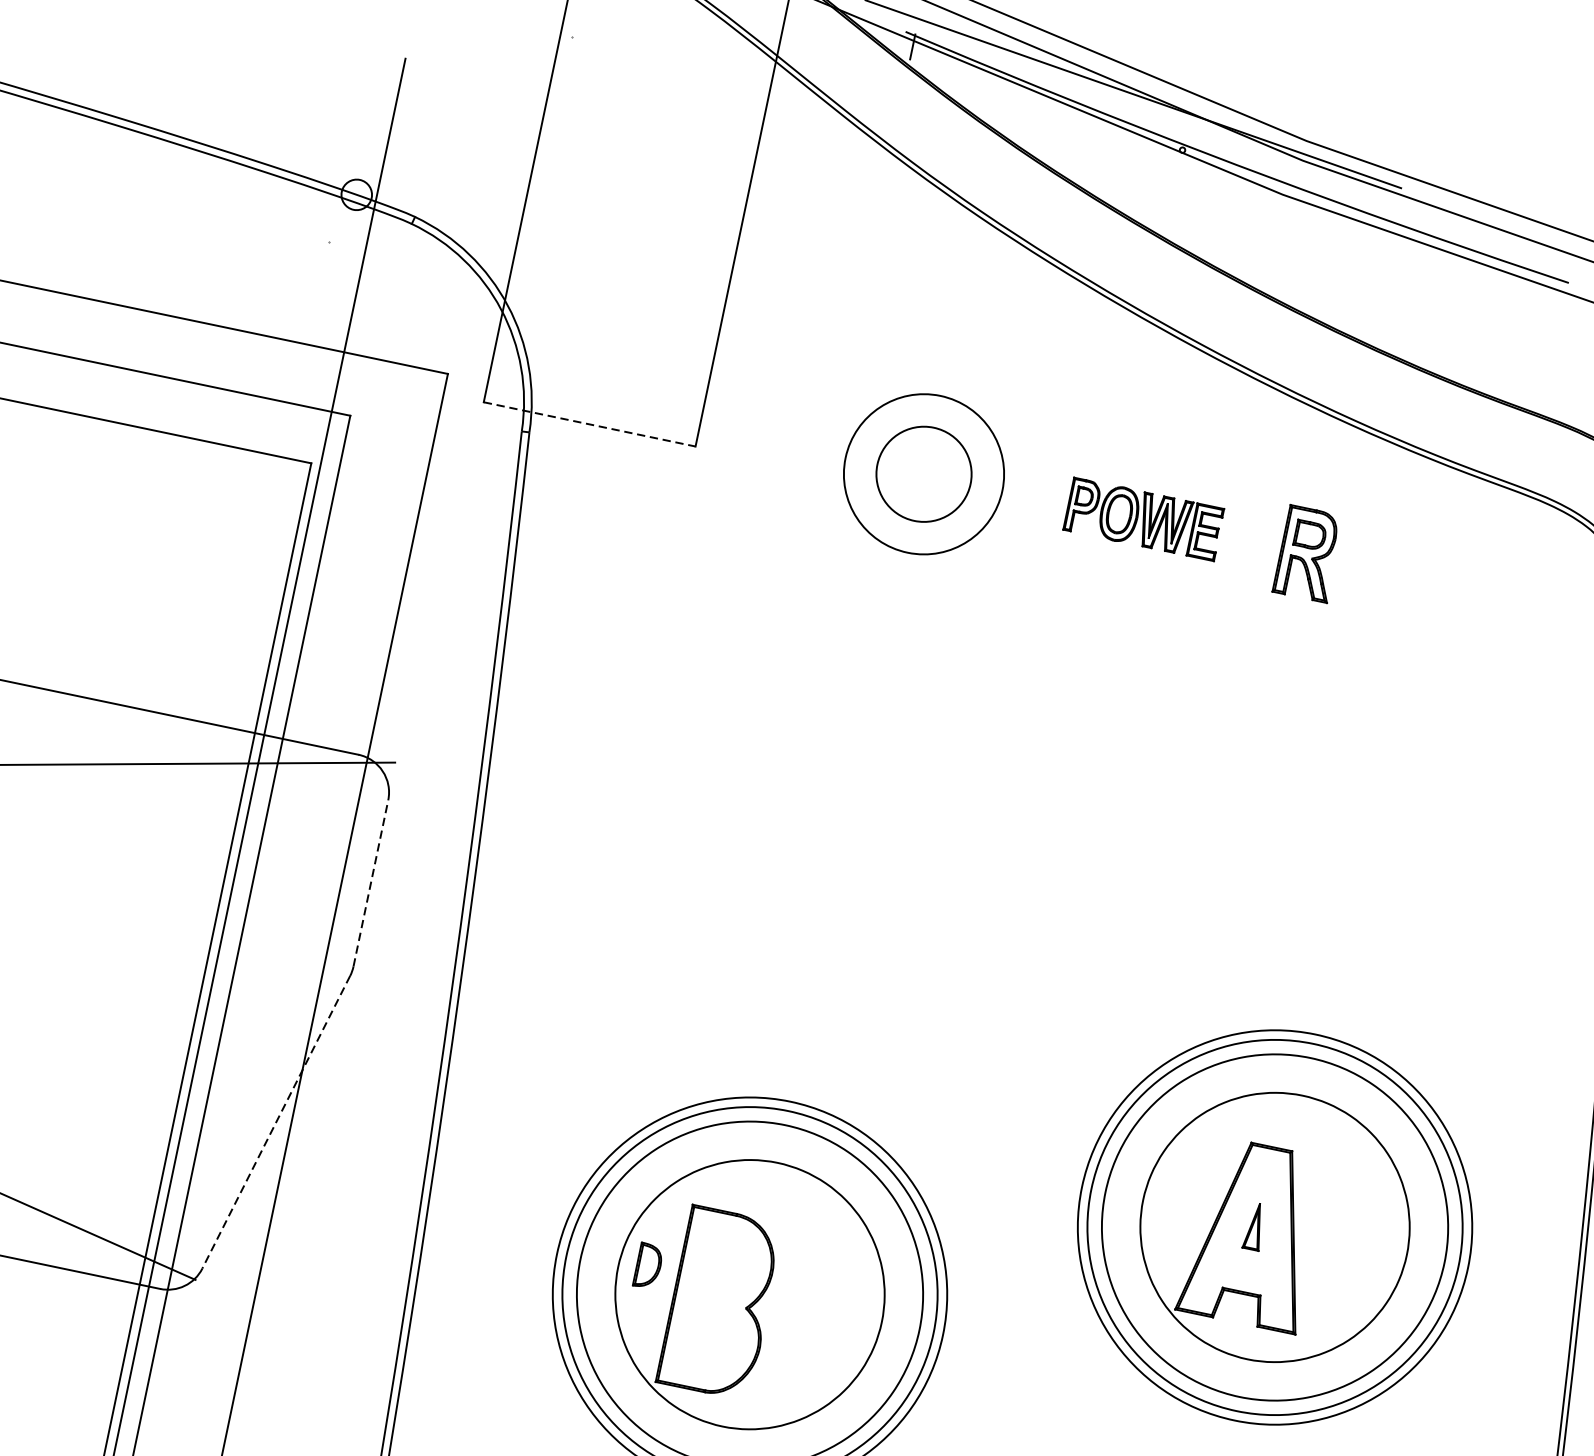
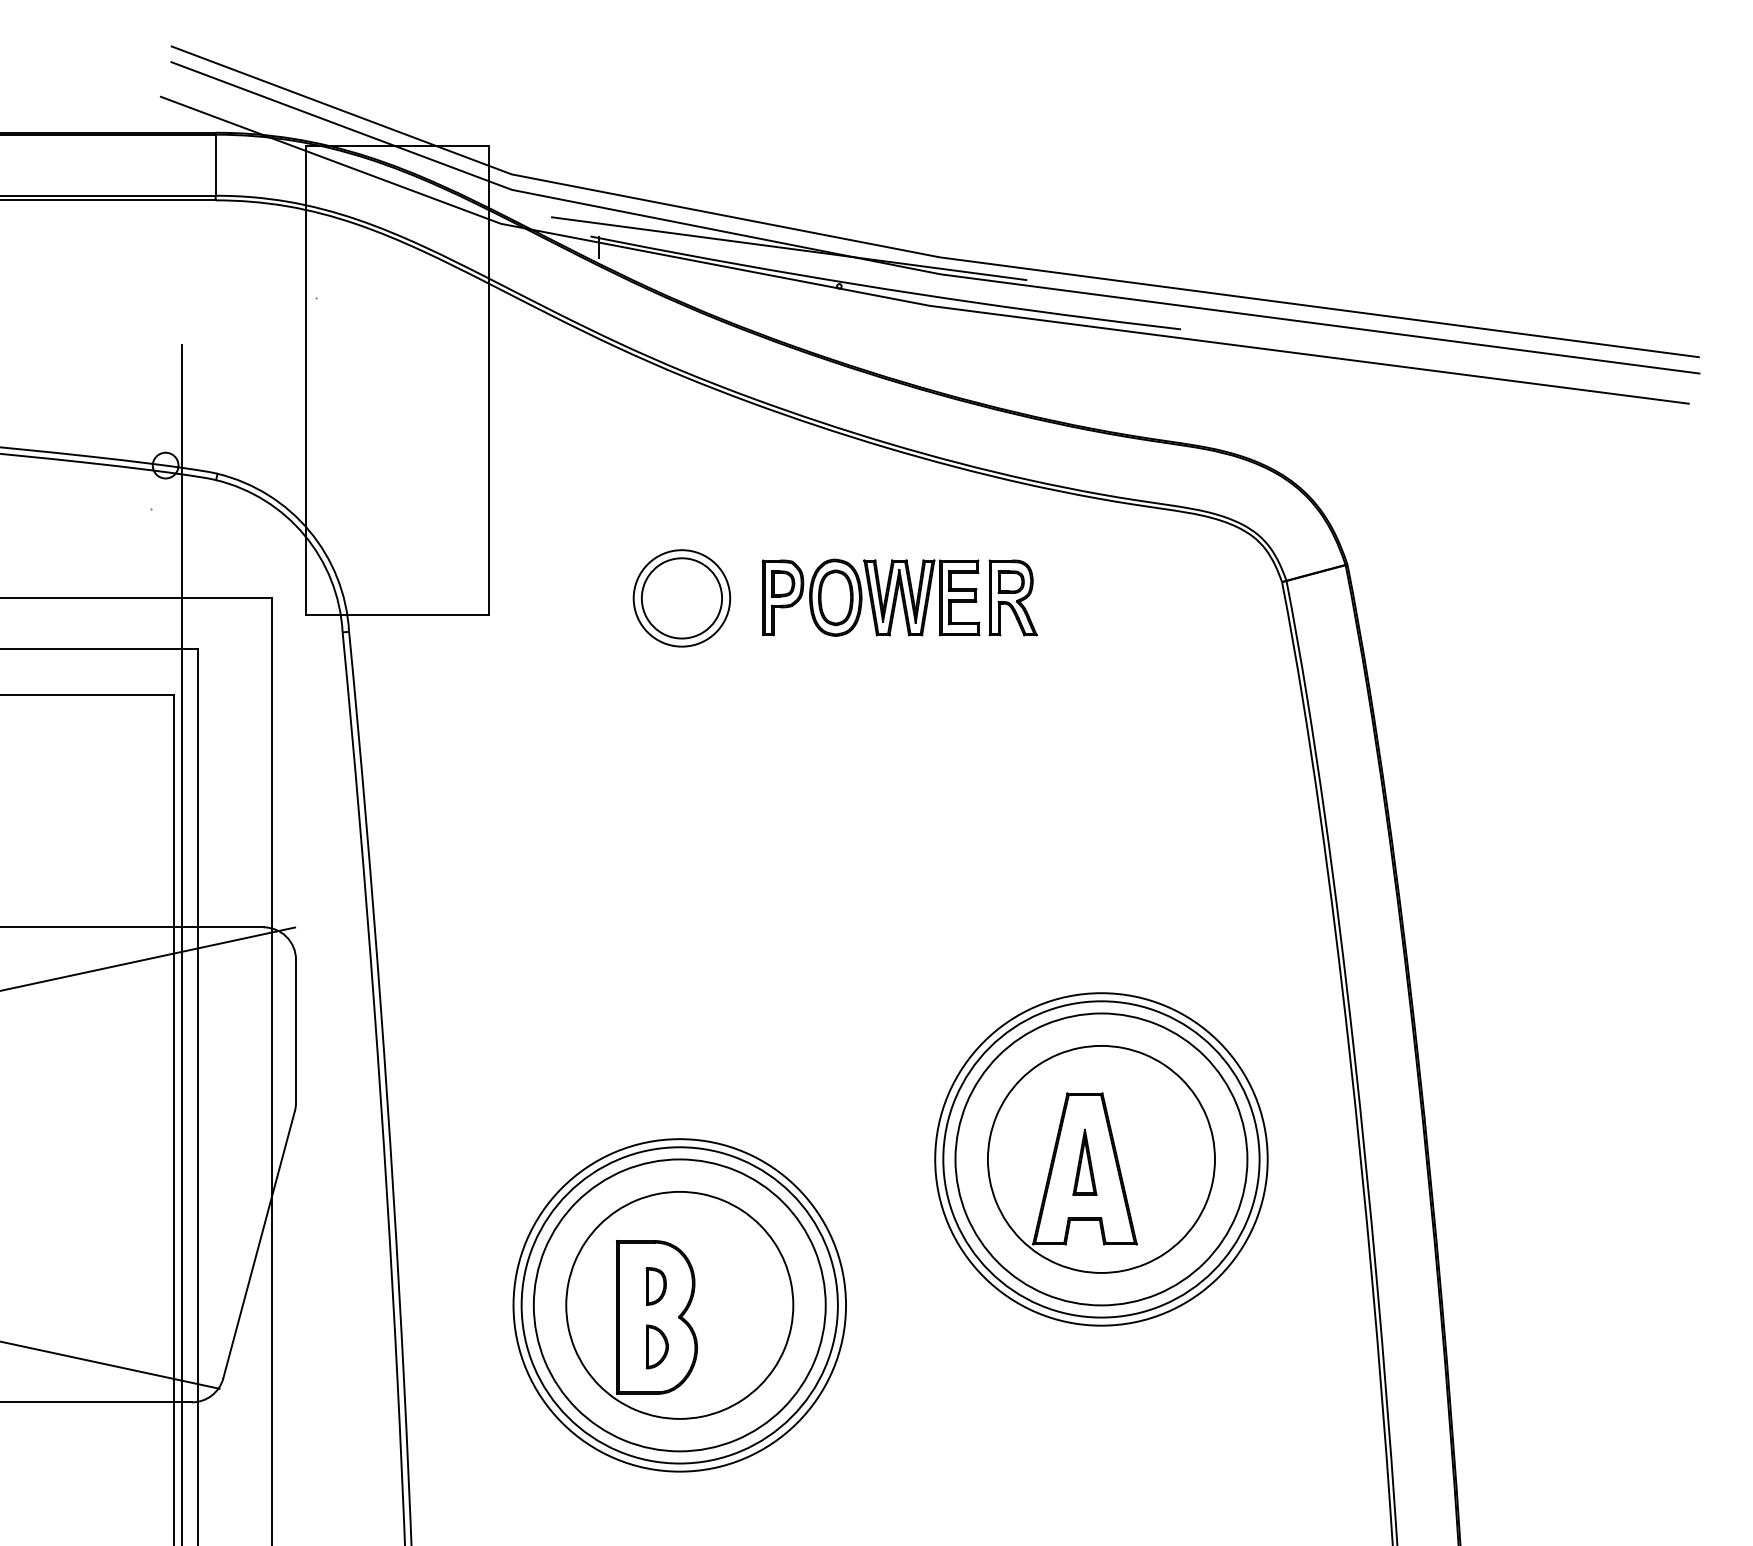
line: (589, 423) -> (397, 614), dashed -> solid
circle: (923, 474) -> (681, 598), size x0.71
part: (1144, 519) -> (871, 597), size x1.67
line: (371, 883) -> (296, 1031), dashed -> solid
line: (275, 1122) -> (258, 1245), dashed -> solid
part: (1254, 1225) -> (1084, 1161), size x1.67
part: (647, 1266) -> (655, 1286), moved
part: (713, 1336) -> (656, 1346), added

